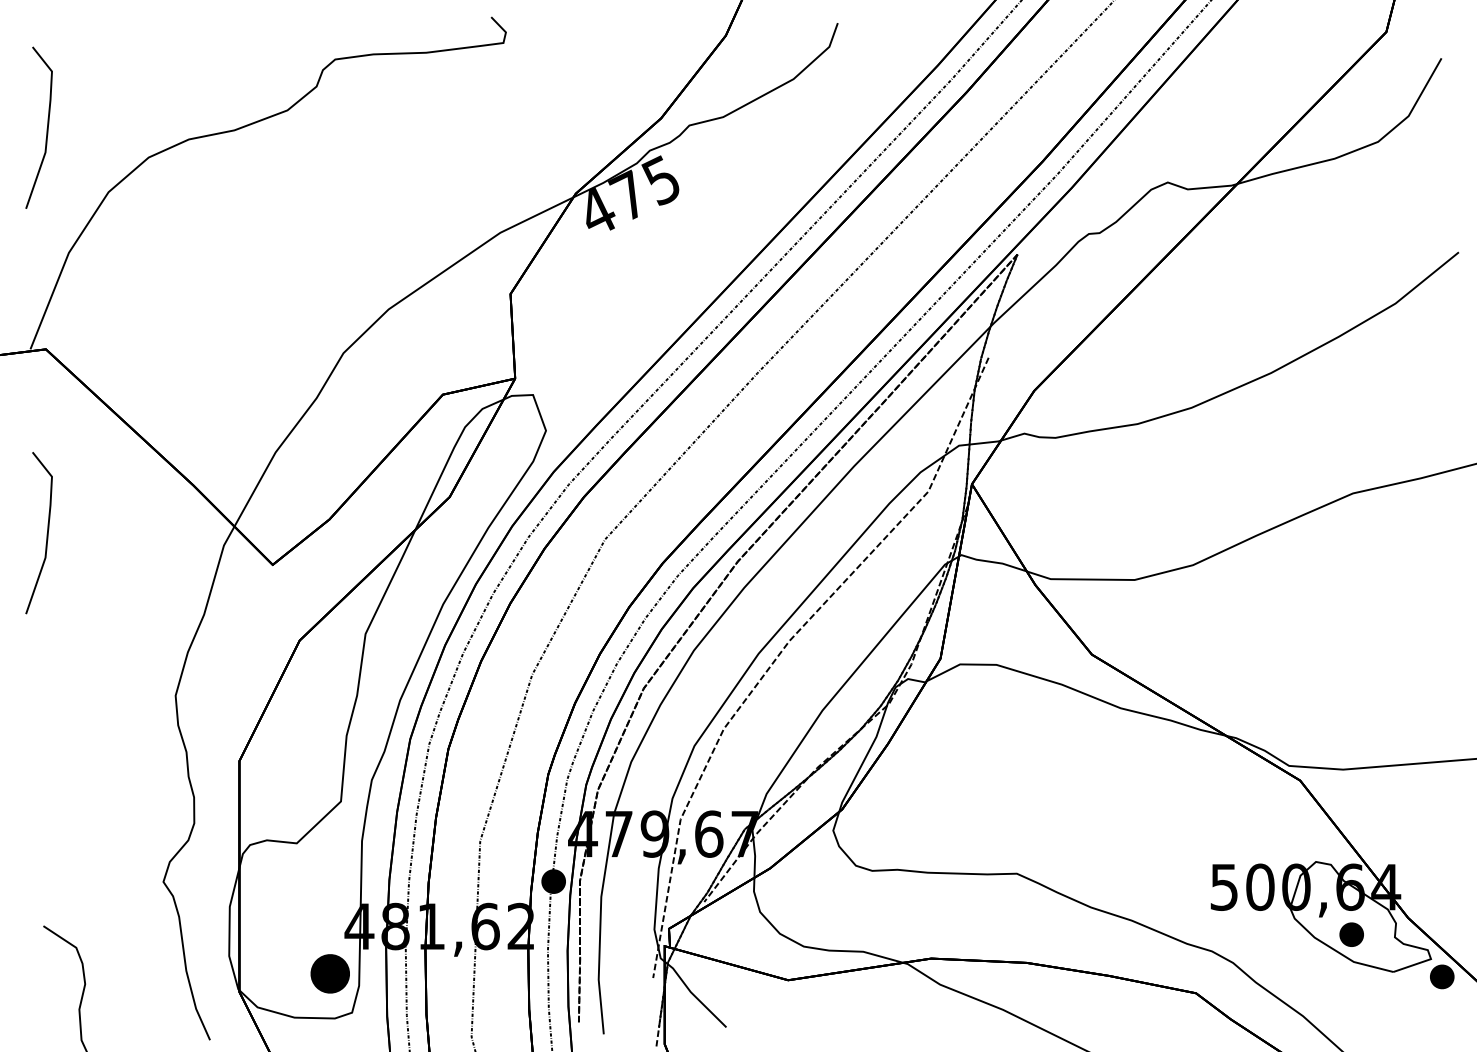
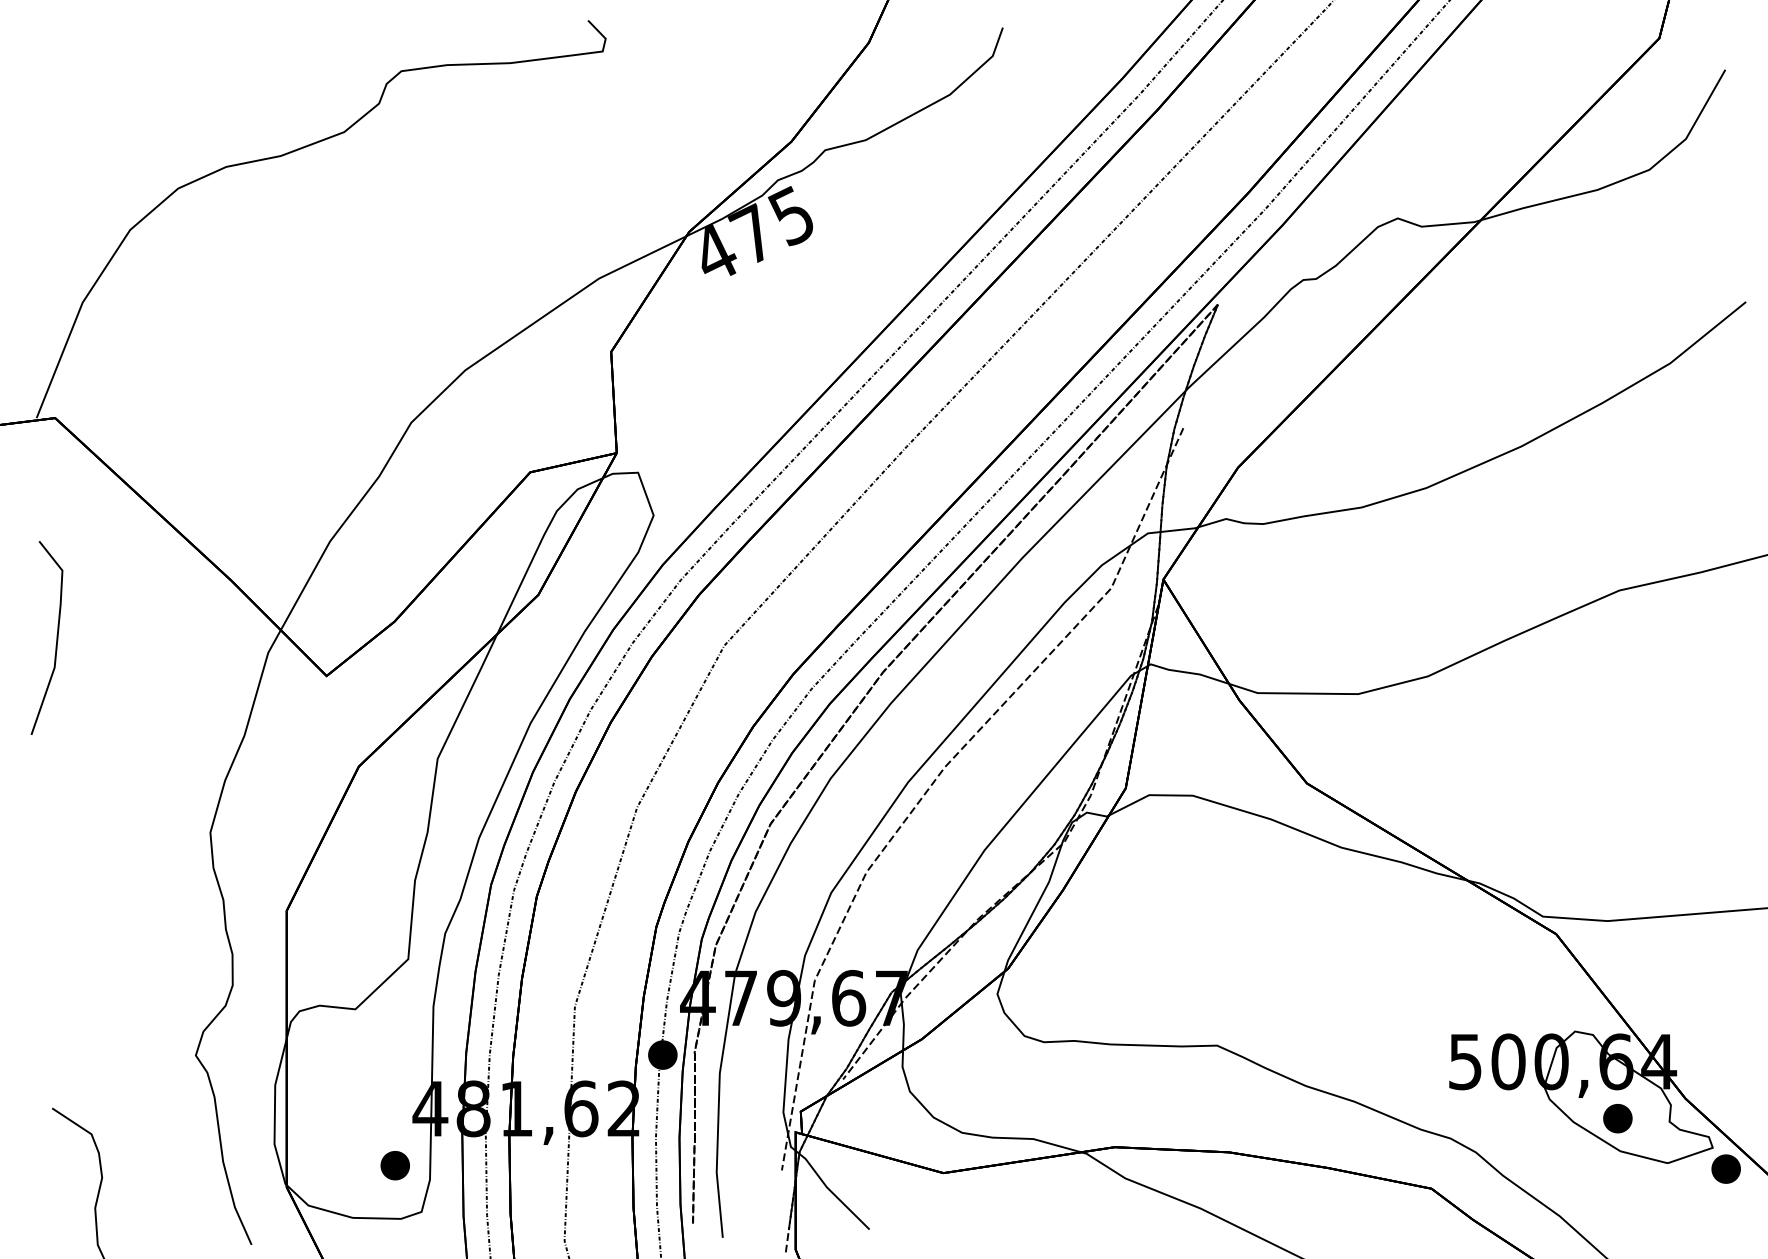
line: (47, 127) -> (56, 152), removed
part: (329, 973) -> (394, 1165), size x0.62

